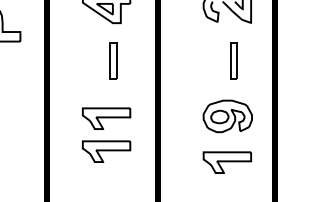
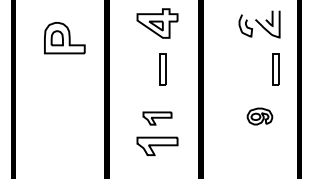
part: (233, 60) -> (275, 69), moved
part: (227, 116) -> (259, 116), size x0.6
part: (106, 118) -> (157, 118), size x0.7
part: (227, 162) -> (259, 155), removed

